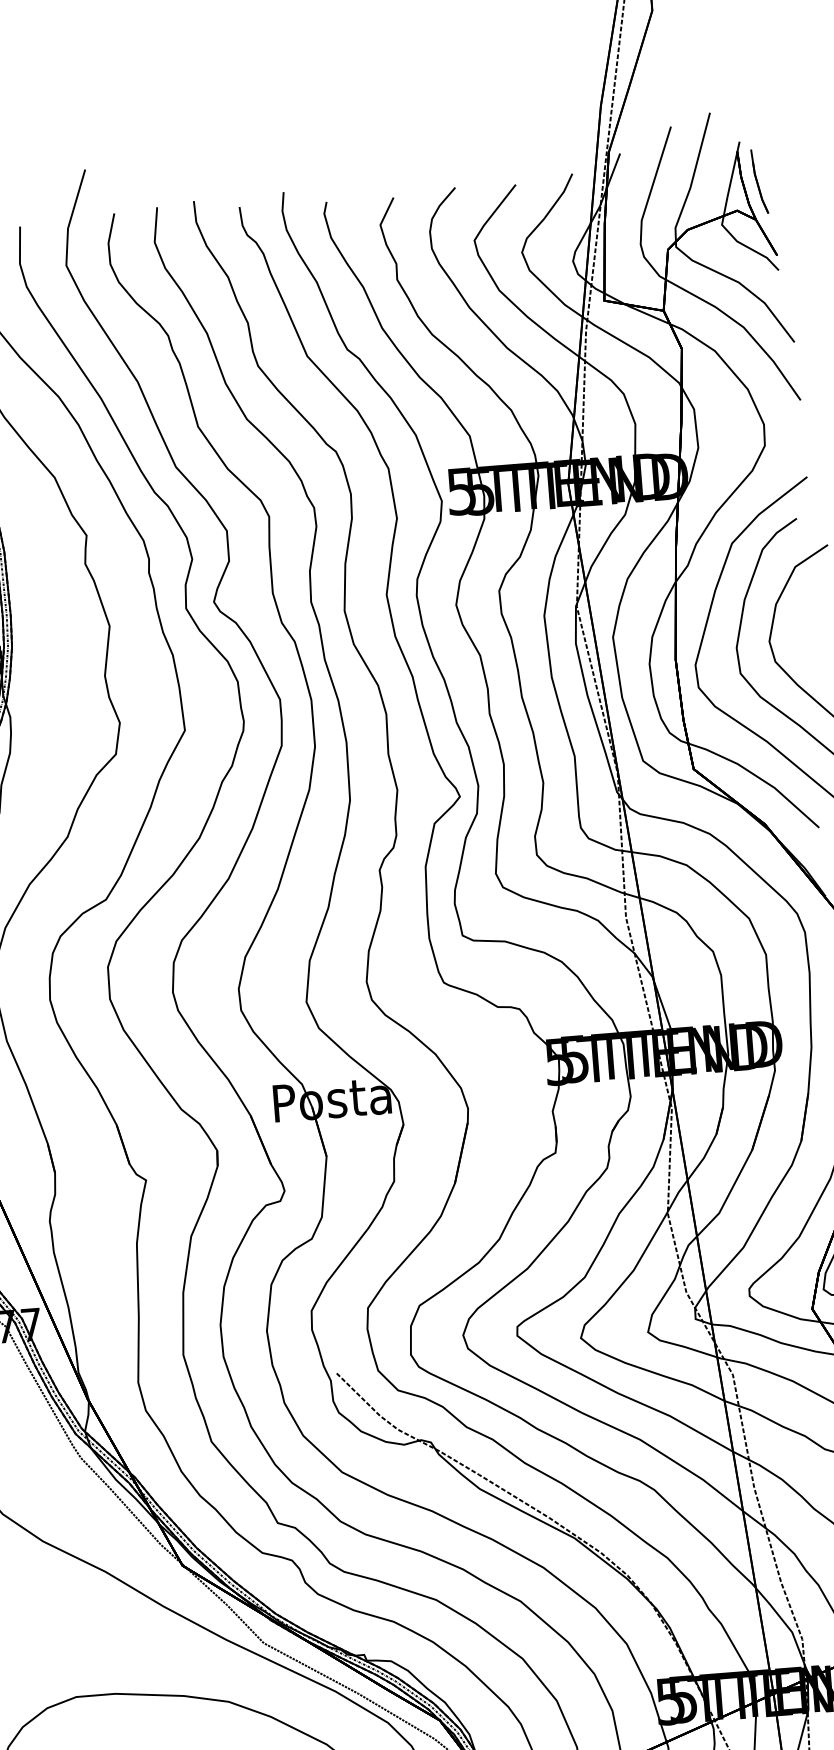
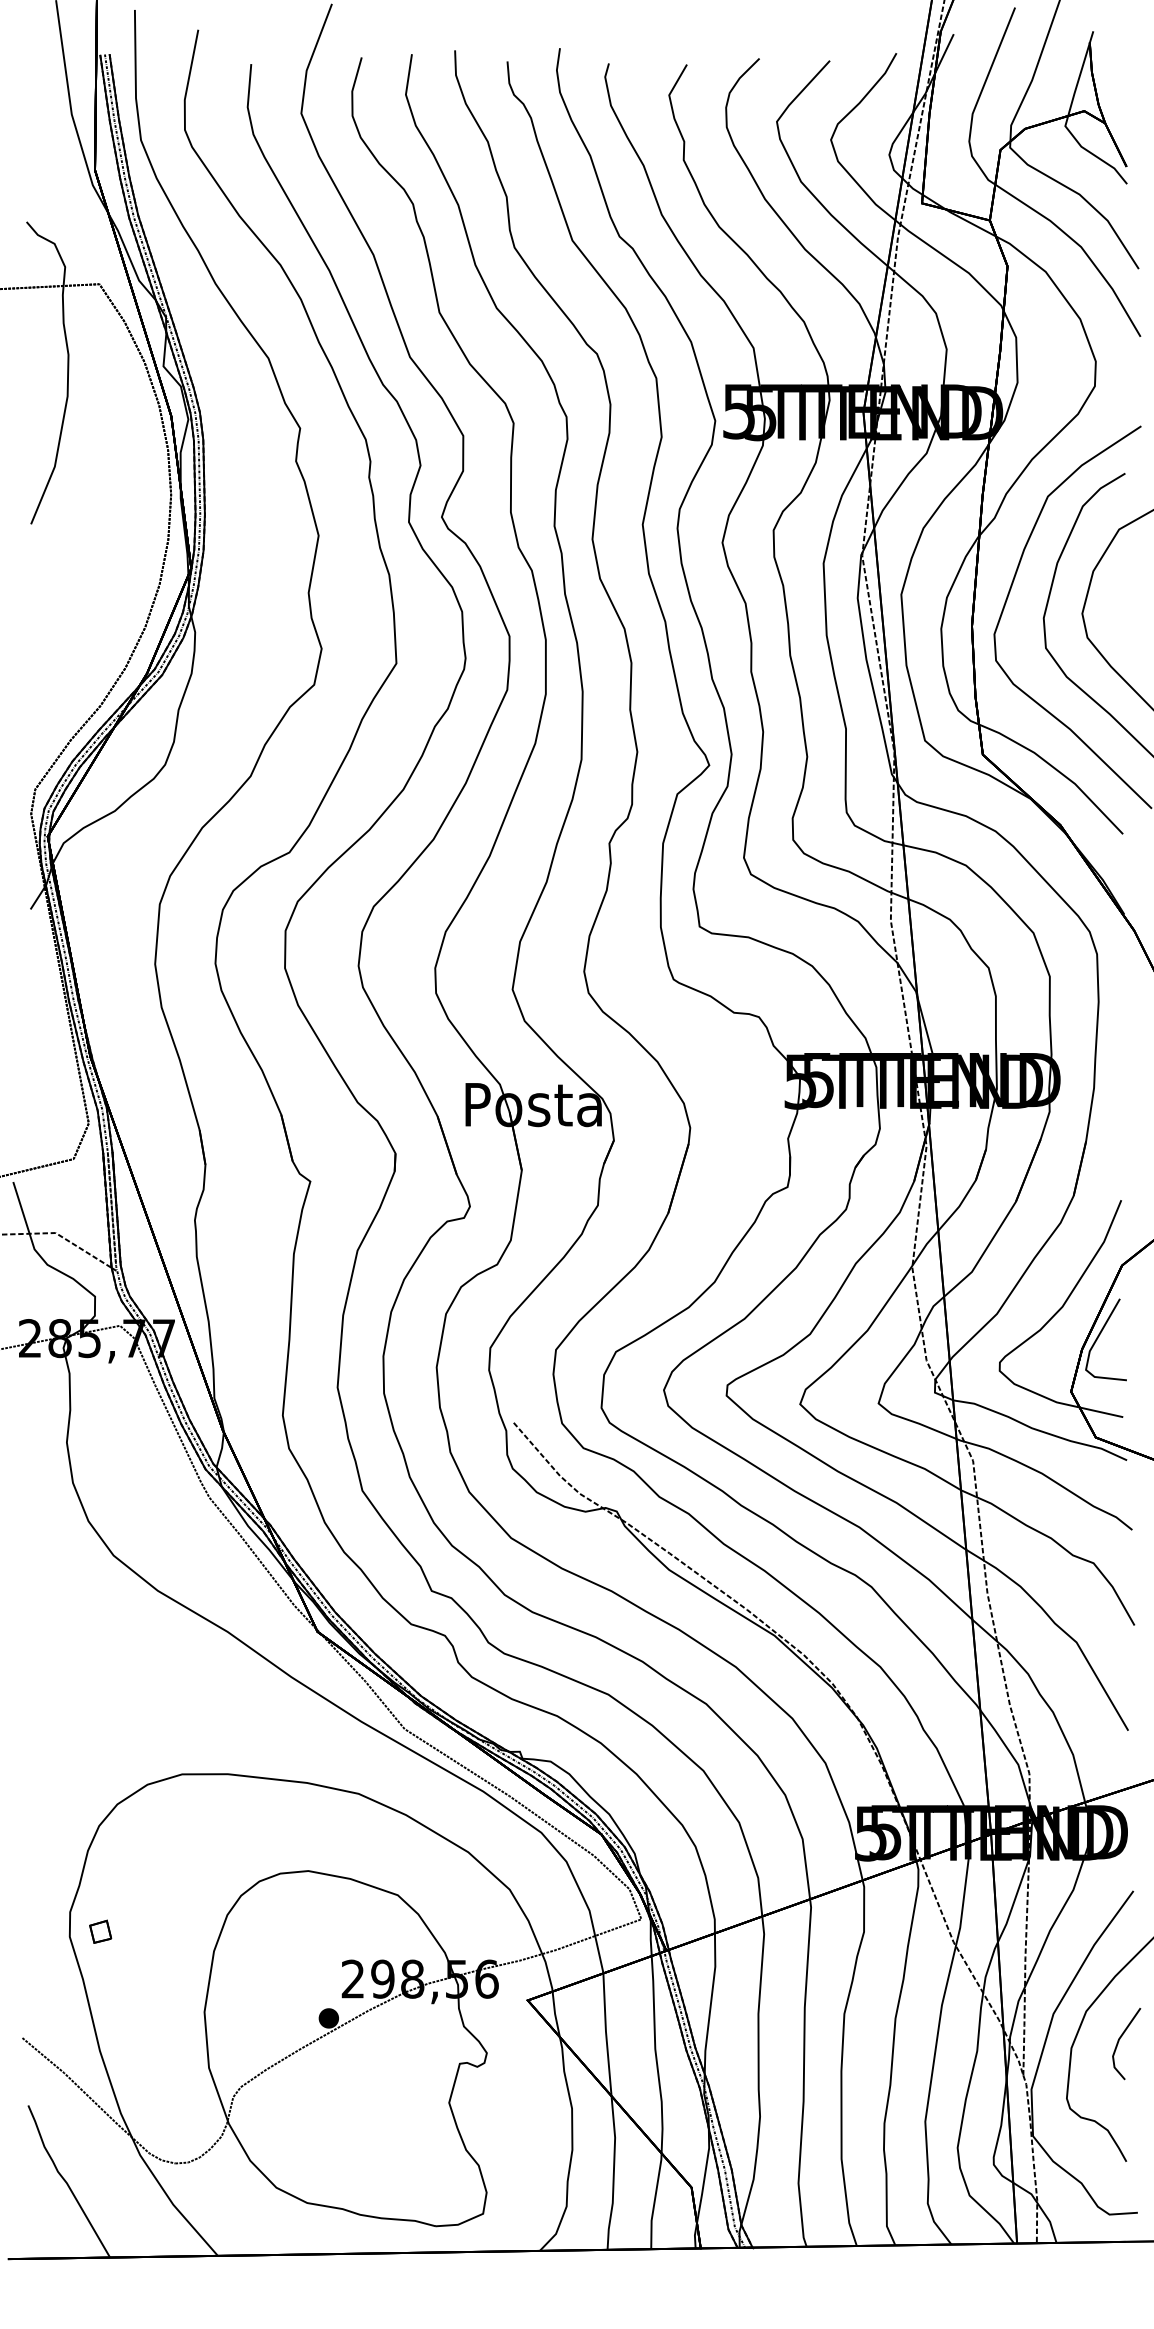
part: (760, 181) -> (1113, 79), removed

